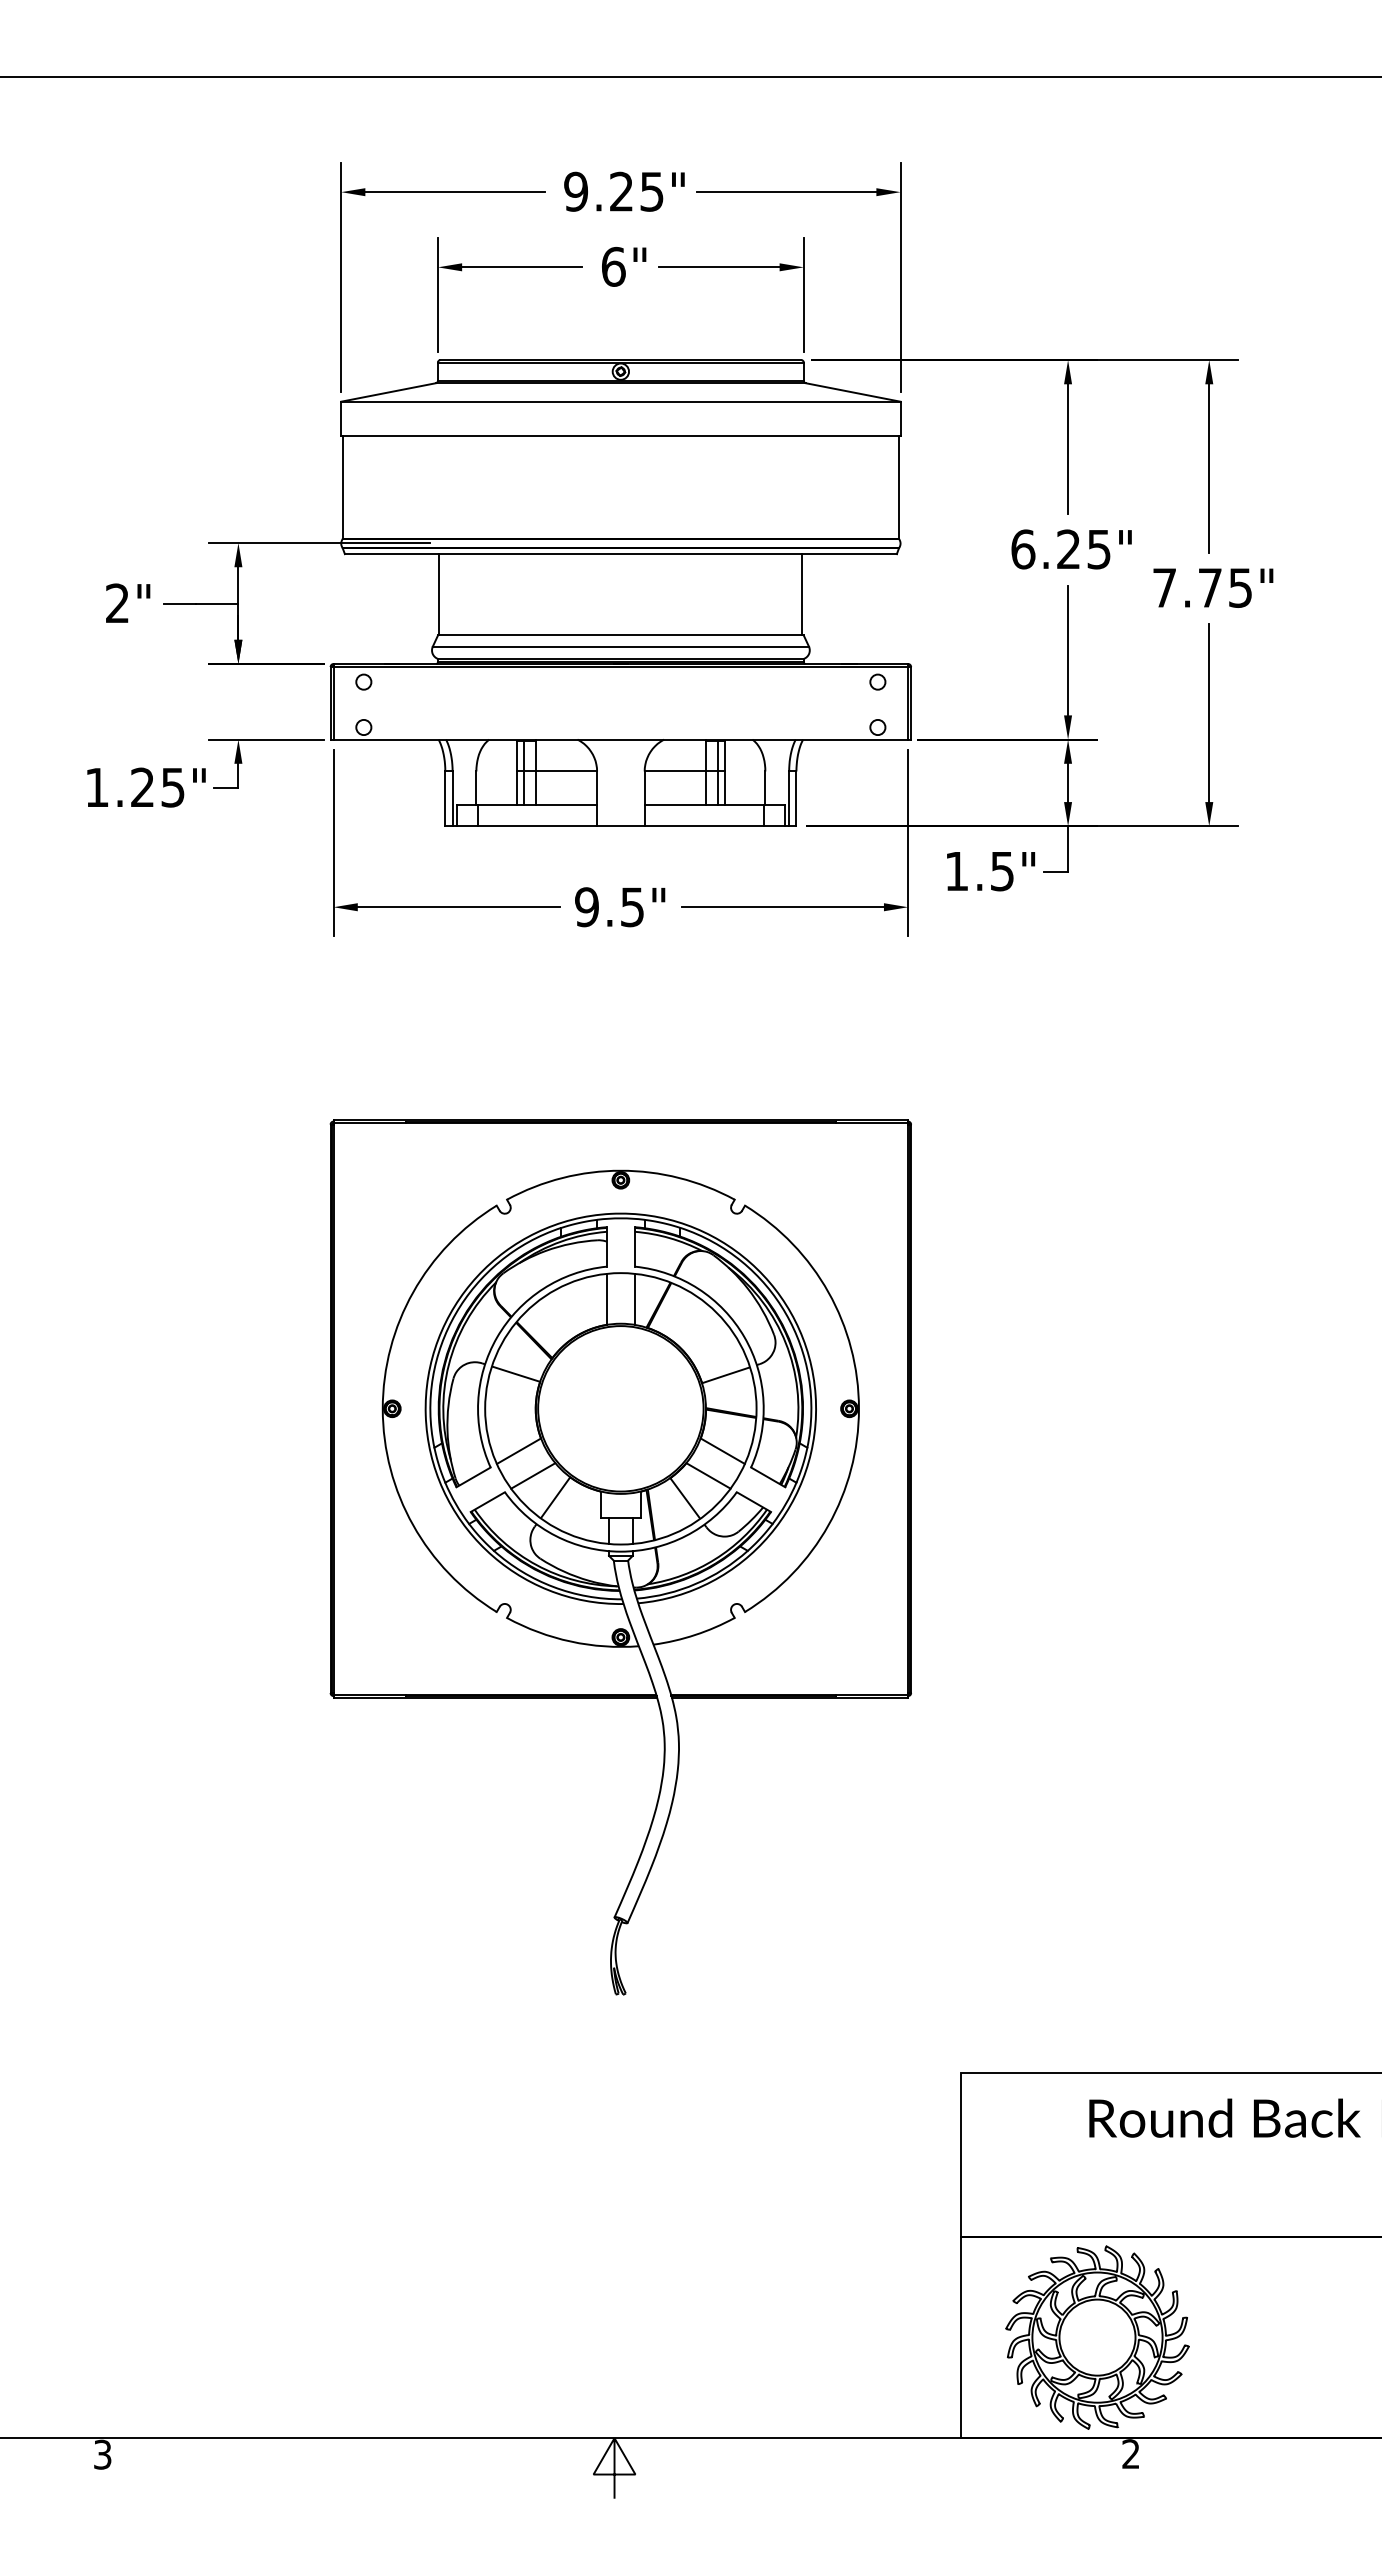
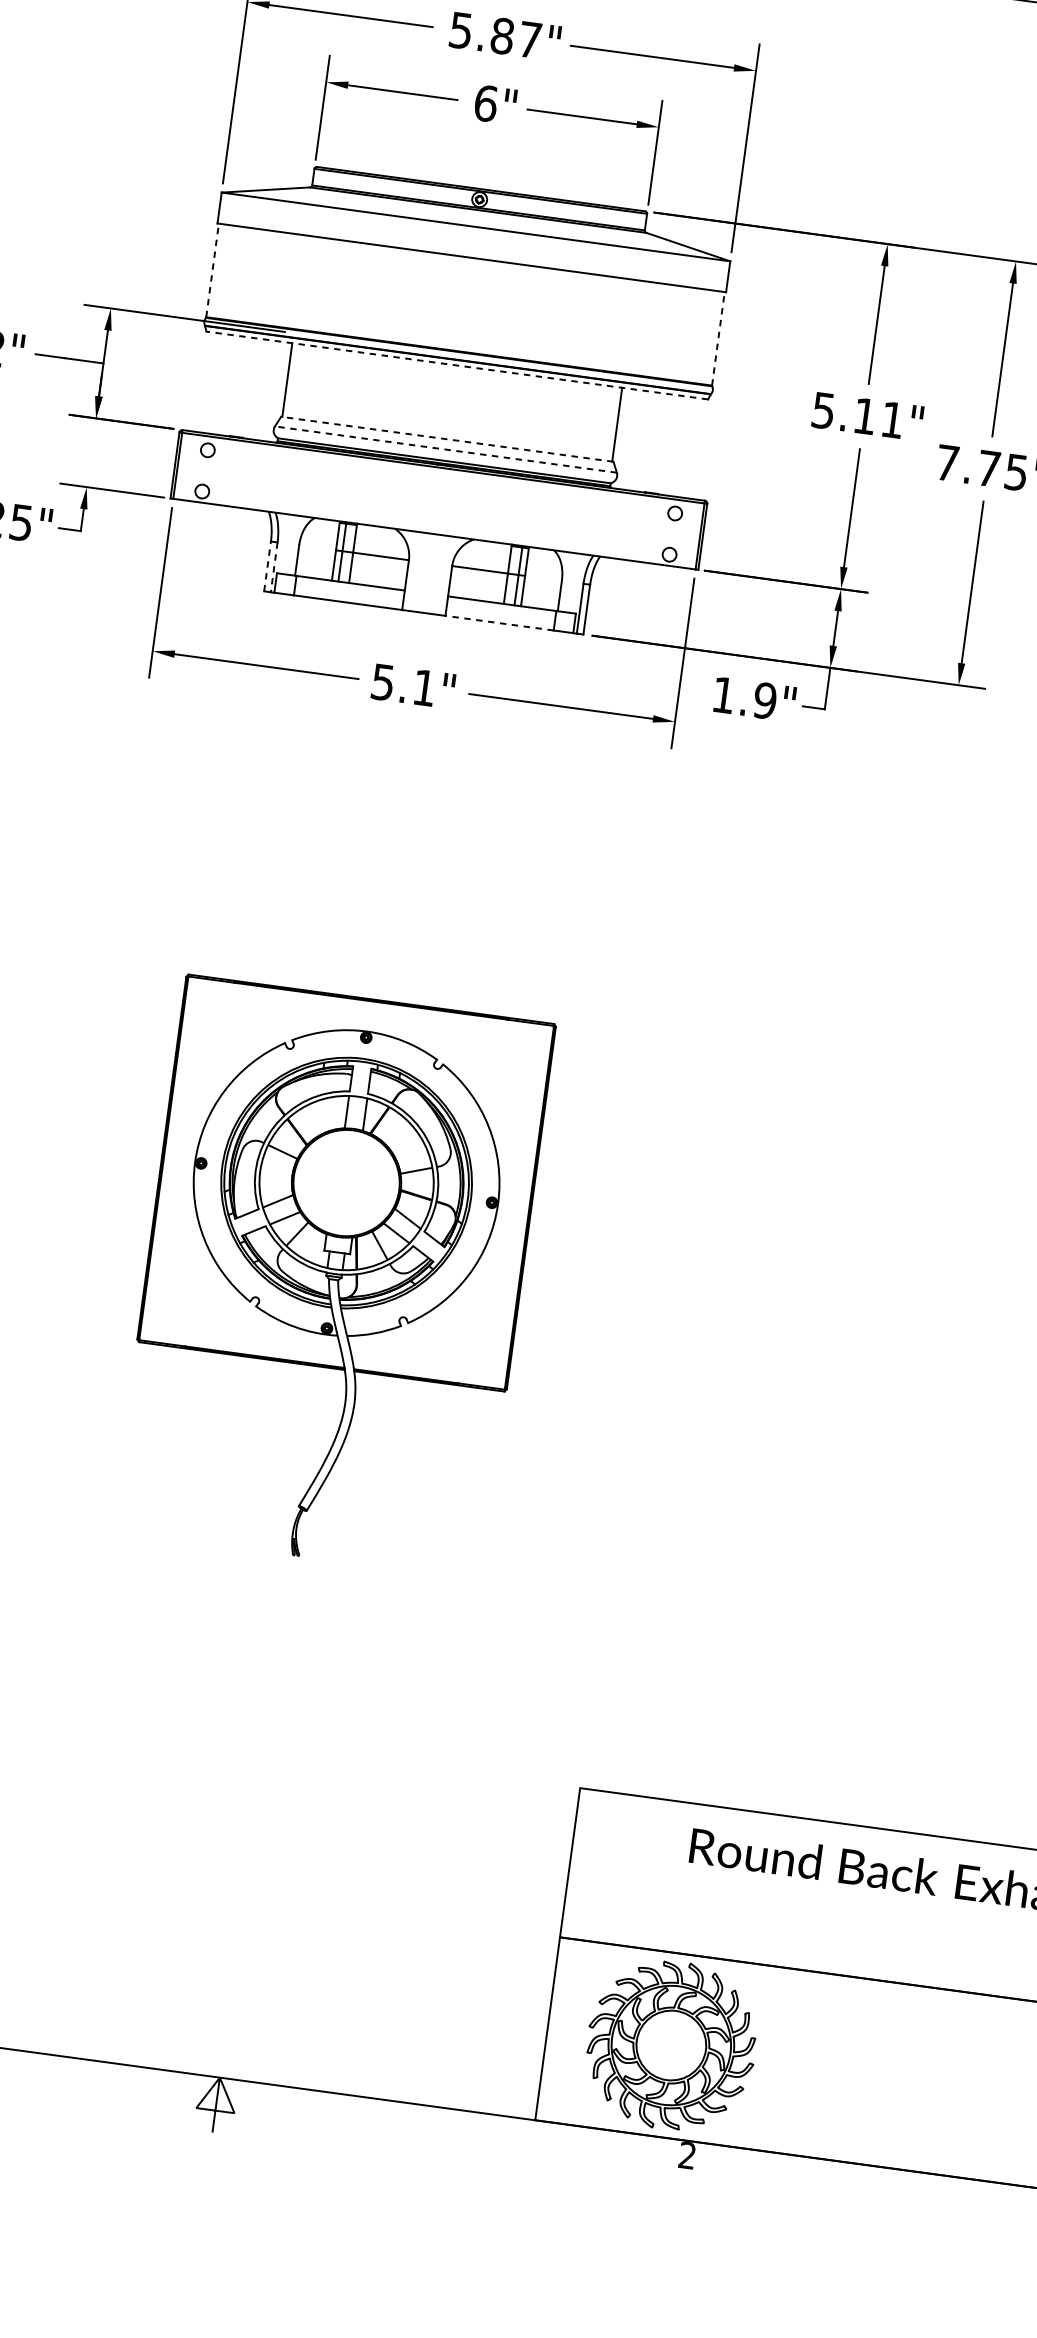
text: (613, 191) -> (495, 34), 9.25" -> 5.87"
line: (342, 486) -> (212, 269), solid -> dashed
line: (899, 486) -> (718, 338), solid -> dashed
text: (1060, 549) -> (857, 415), 6.25" -> 5.11"
line: (620, 554) -> (456, 365), solid -> dashed
line: (620, 635) -> (446, 439), solid -> dashed
line: (620, 646) -> (445, 449), solid -> dashed
line: (445, 798) -> (267, 566), solid -> dashed
line: (452, 799) -> (274, 567), solid -> dashed
line: (704, 826) -> (499, 623), solid -> dashed
text: (1002, 871) -> (765, 700), 1.5" -> 1.9"
text: (609, 907) -> (403, 685), 9.5" -> 5.1"
part: (620, 1557) -> (333, 1277), size x0.7

